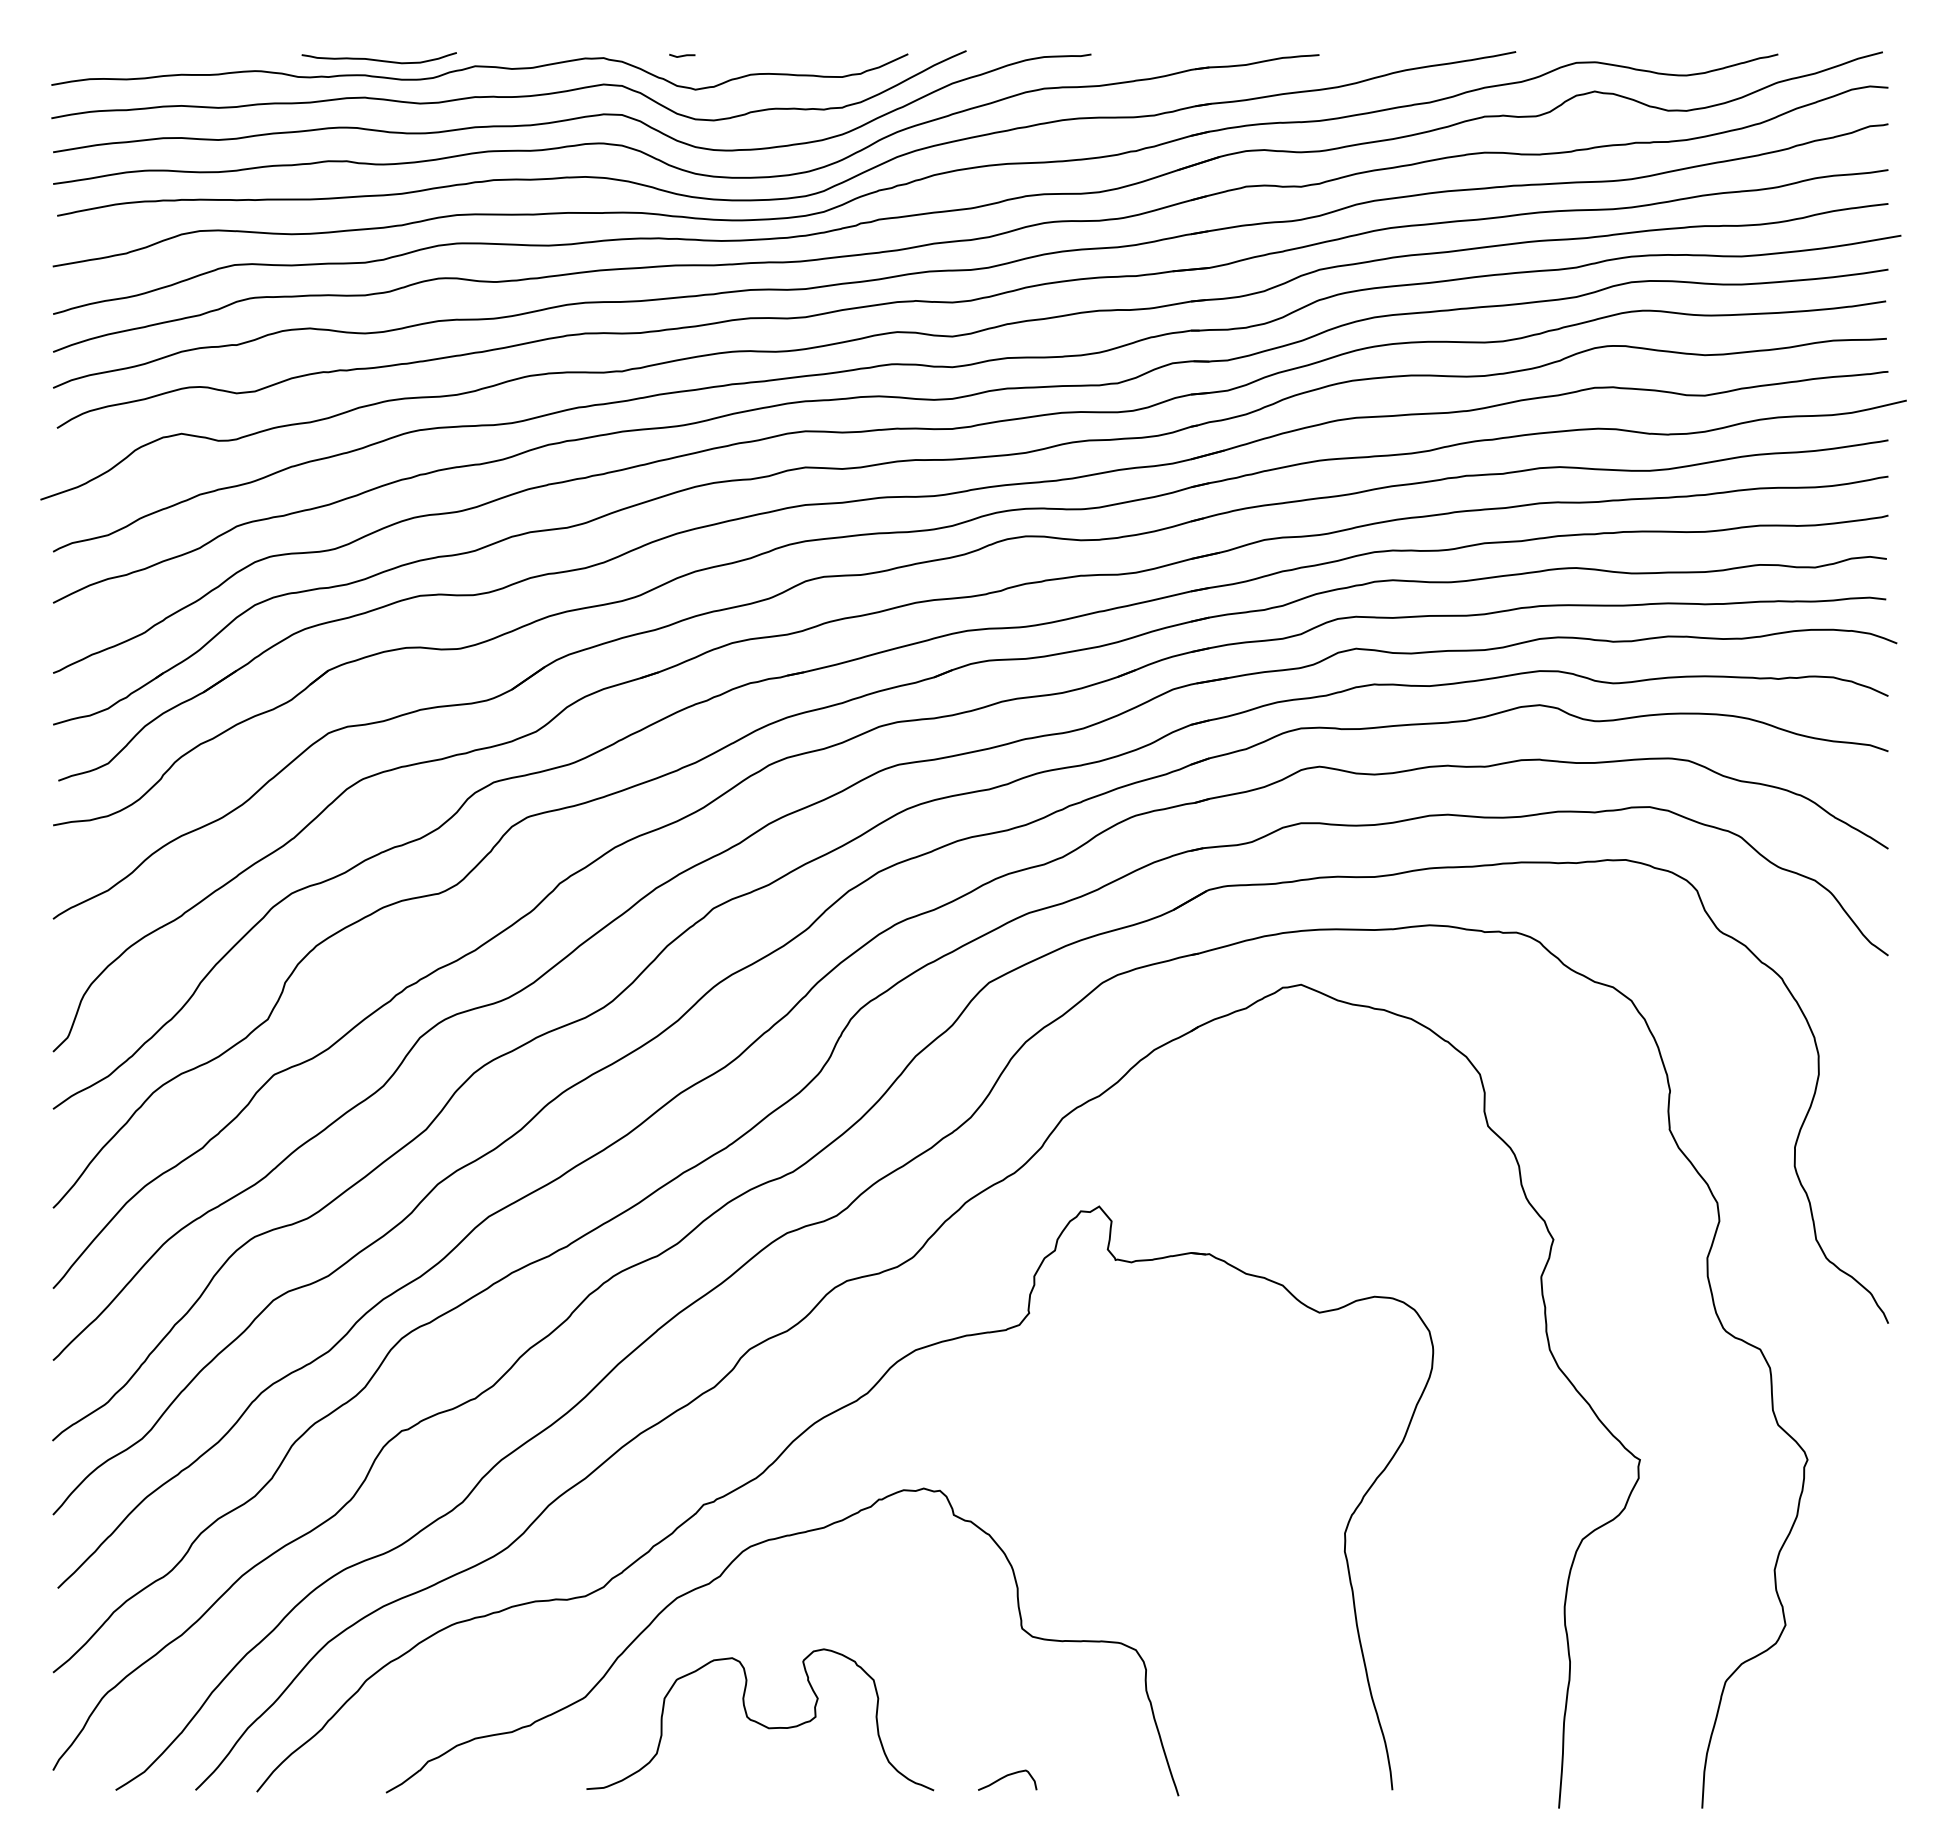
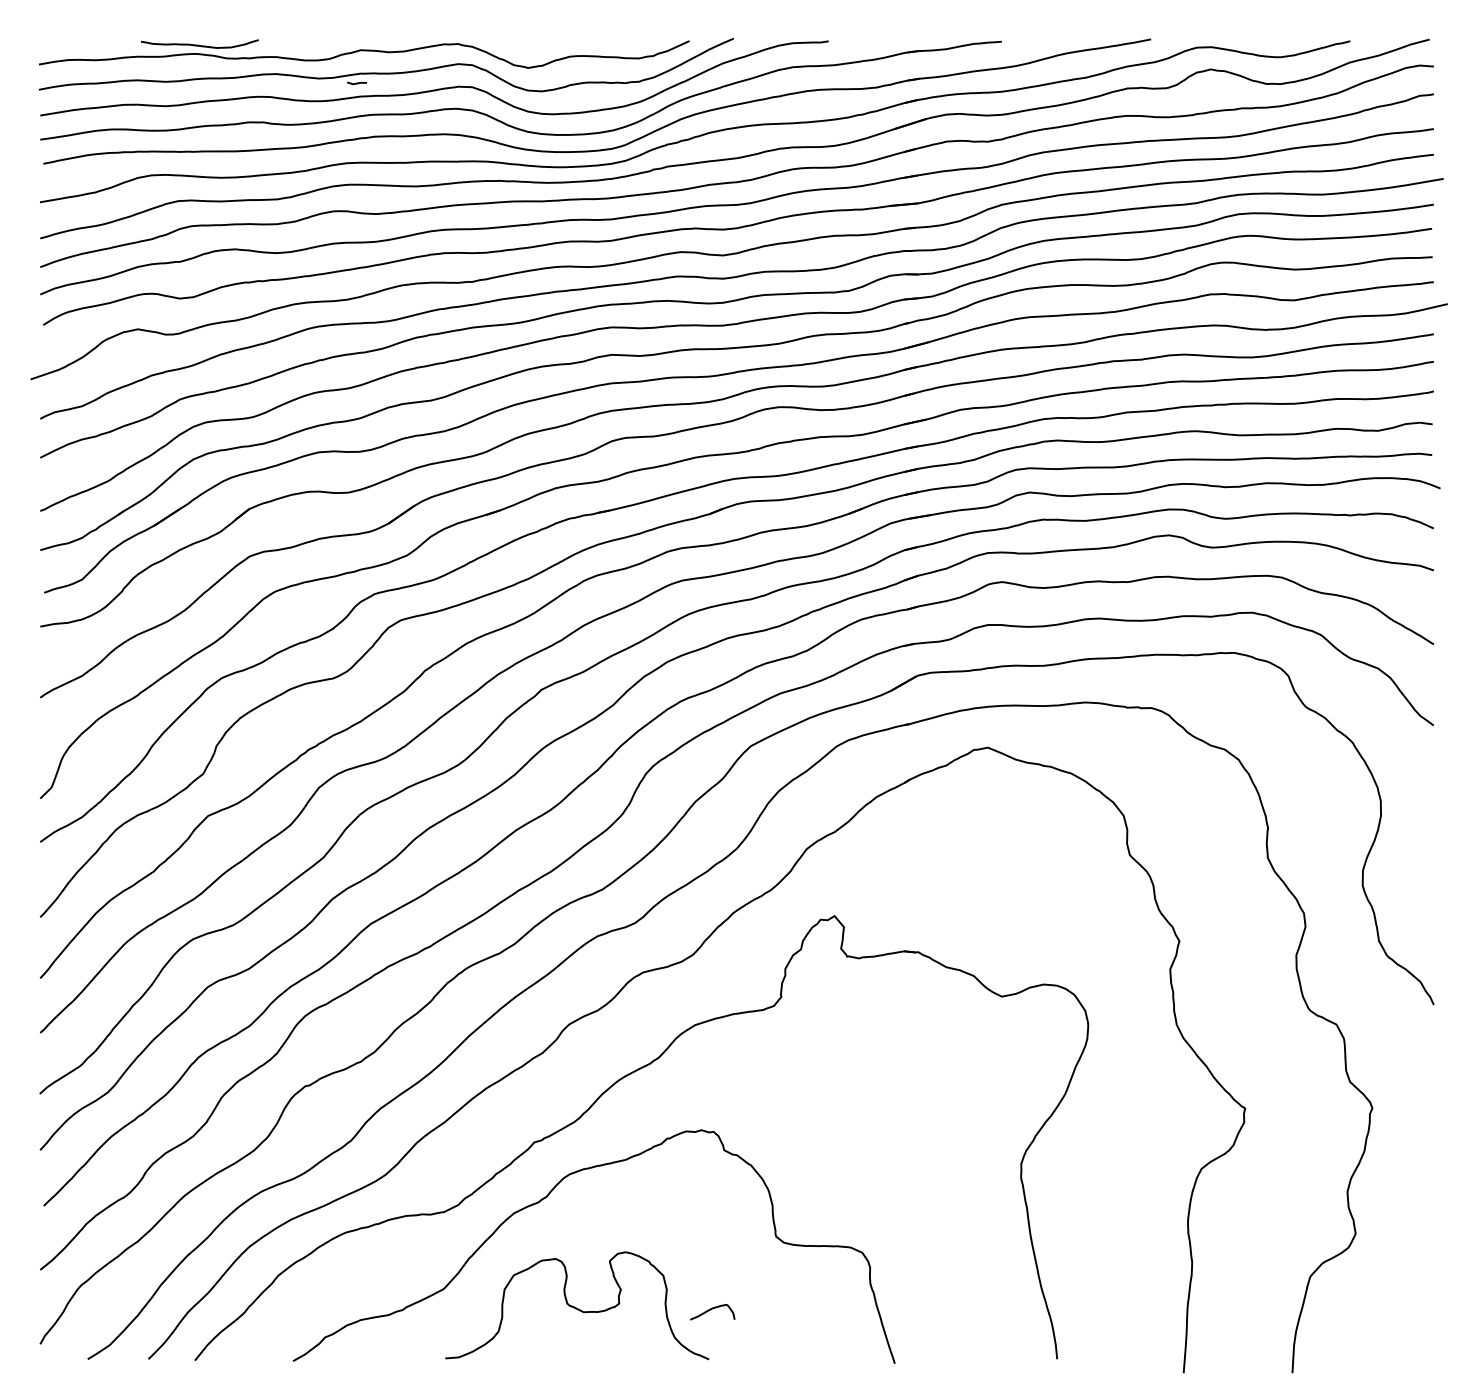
line: (682, 55) -> (357, 83), moved
curve: (378, 59) -> (199, 45), moved
curve: (1005, 1777) -> (711, 1310), moved

